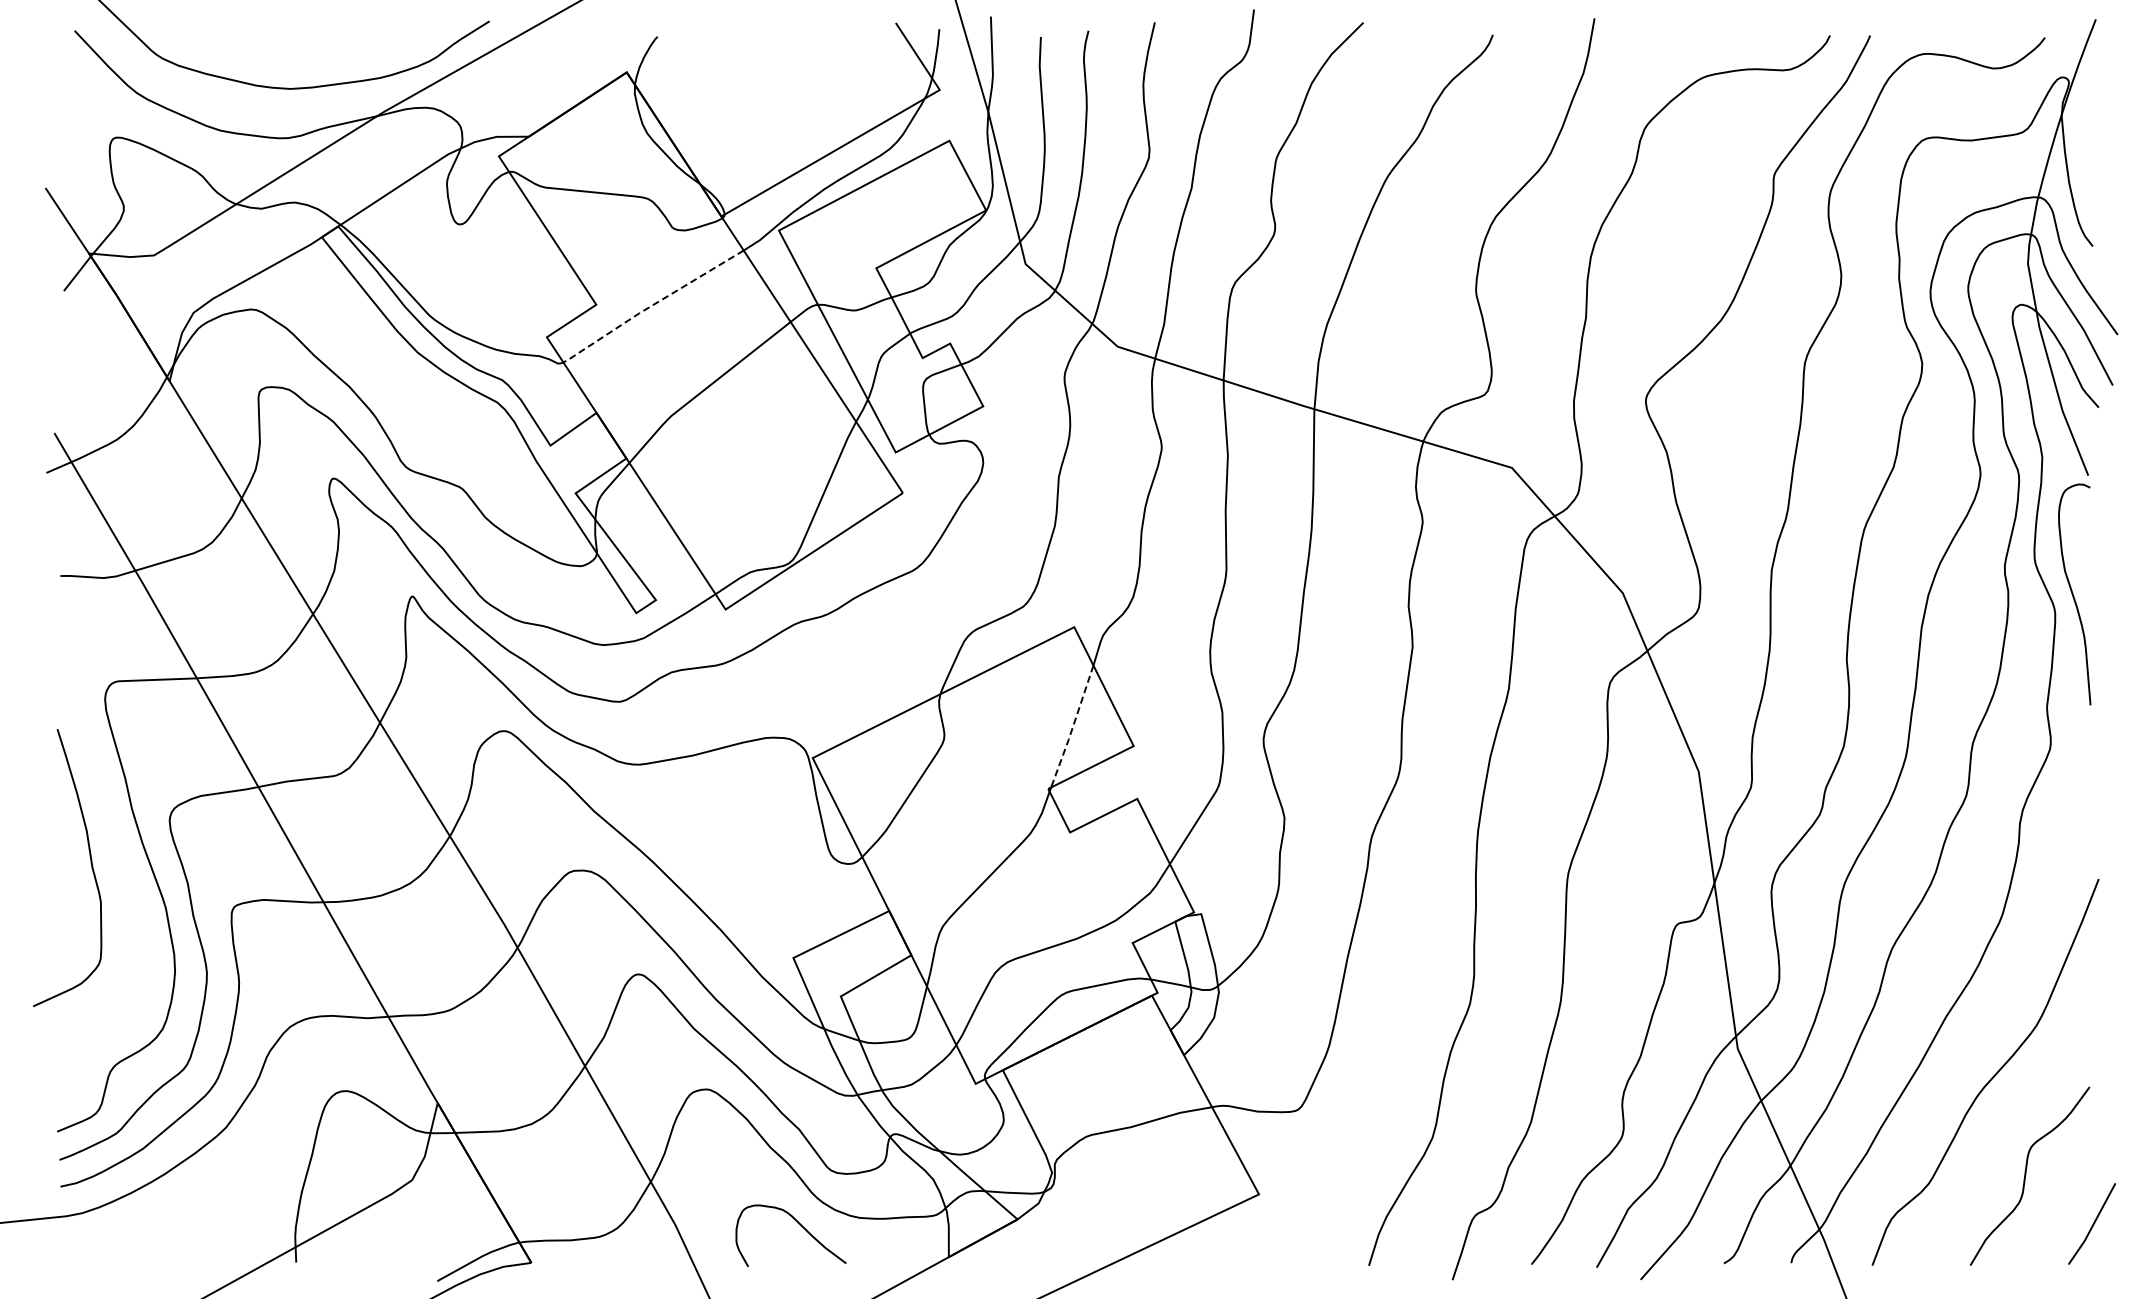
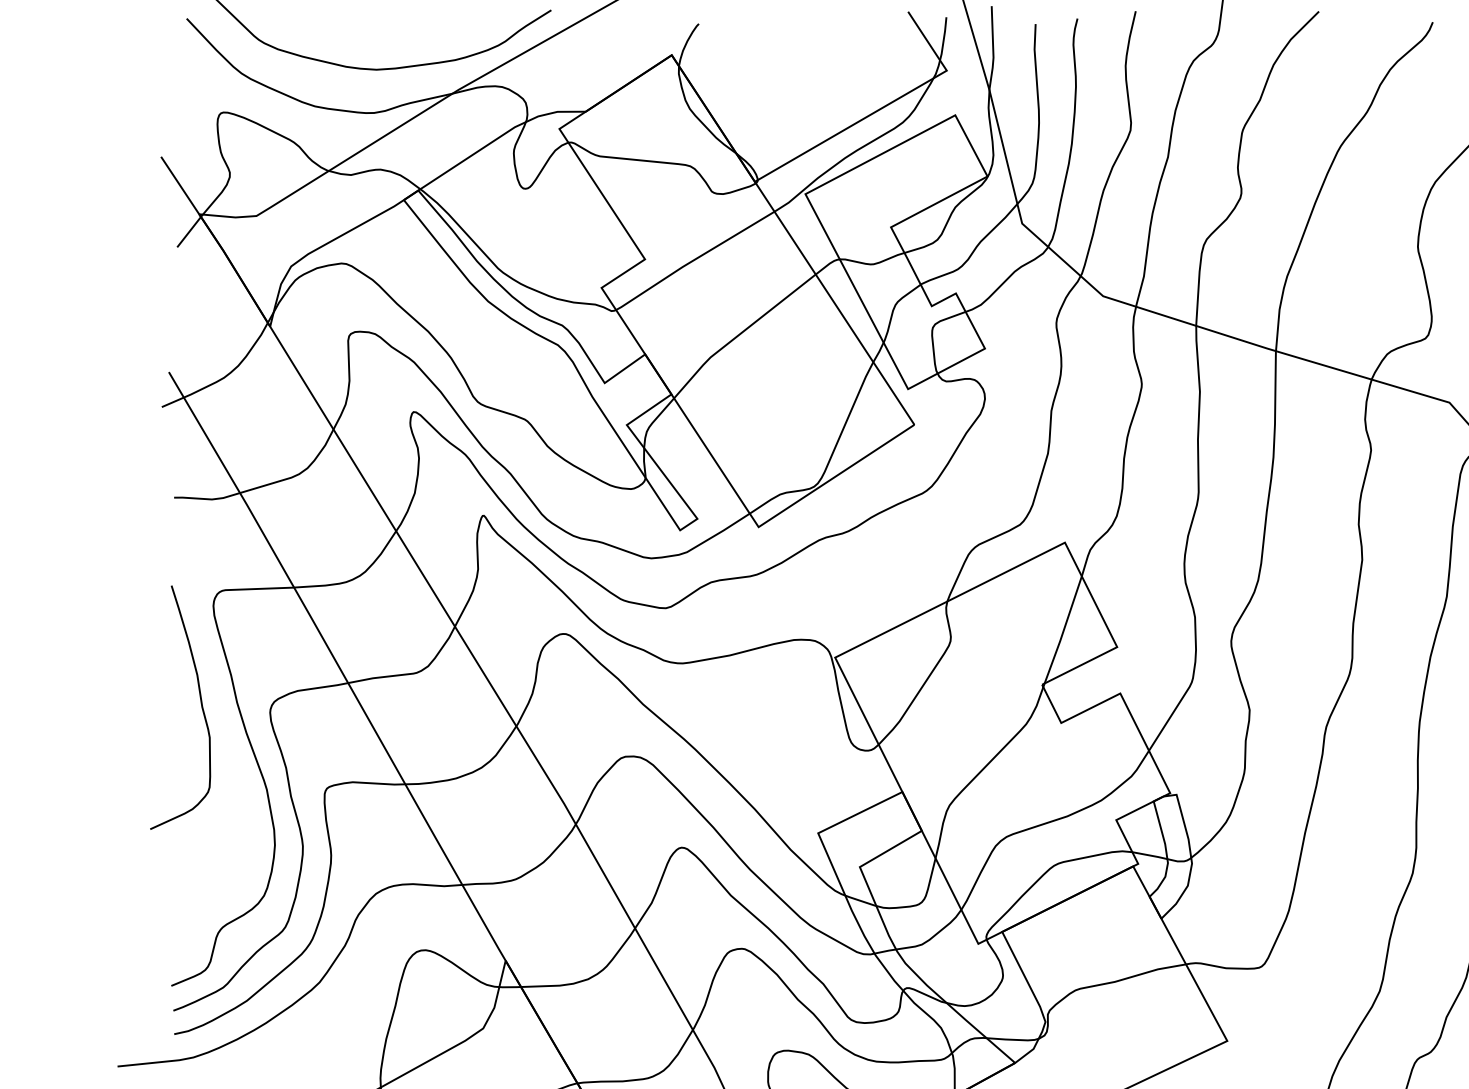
line: (651, 306) -> (693, 260), dashed -> solid
line: (1072, 728) -> (1063, 631), dashed -> solid
curve: (90, 863) -> (200, 703), moved

